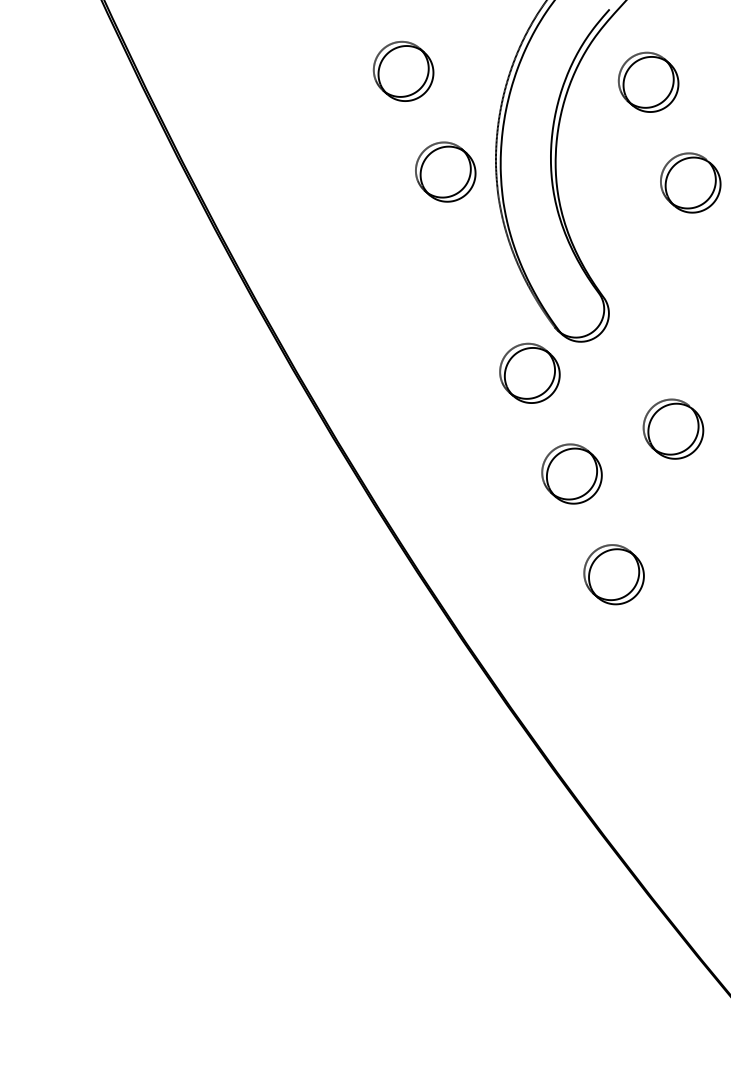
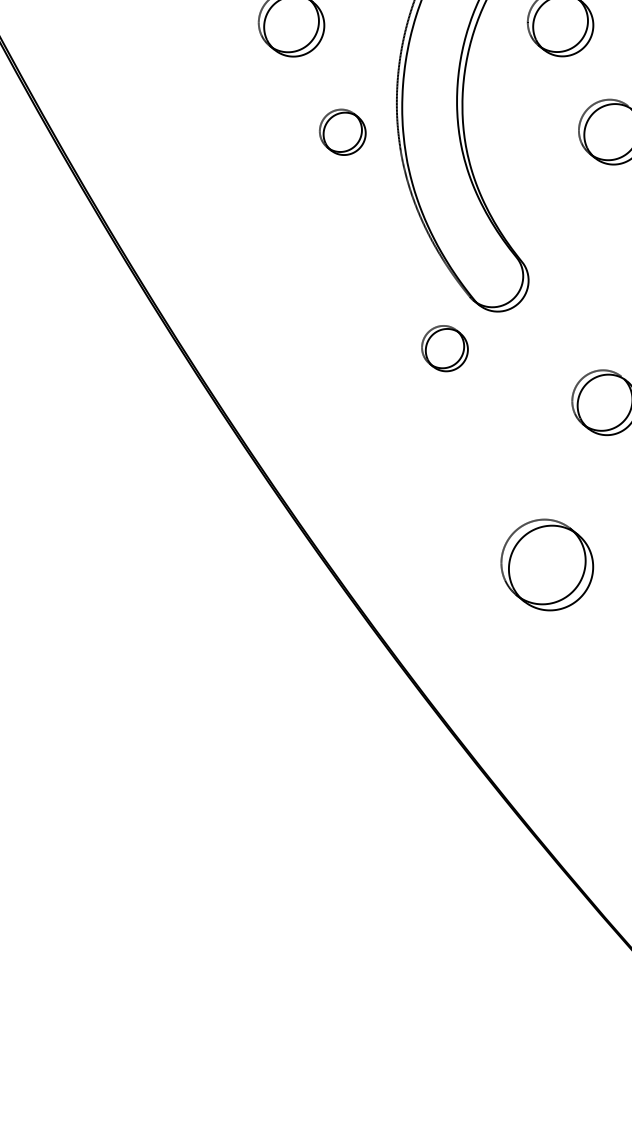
part: (445, 171) -> (342, 131), size x0.7
part: (529, 372) -> (444, 347), size x0.7
part: (571, 473) -> (495, 456), removed
part: (613, 574) -> (546, 564), size x1.4

